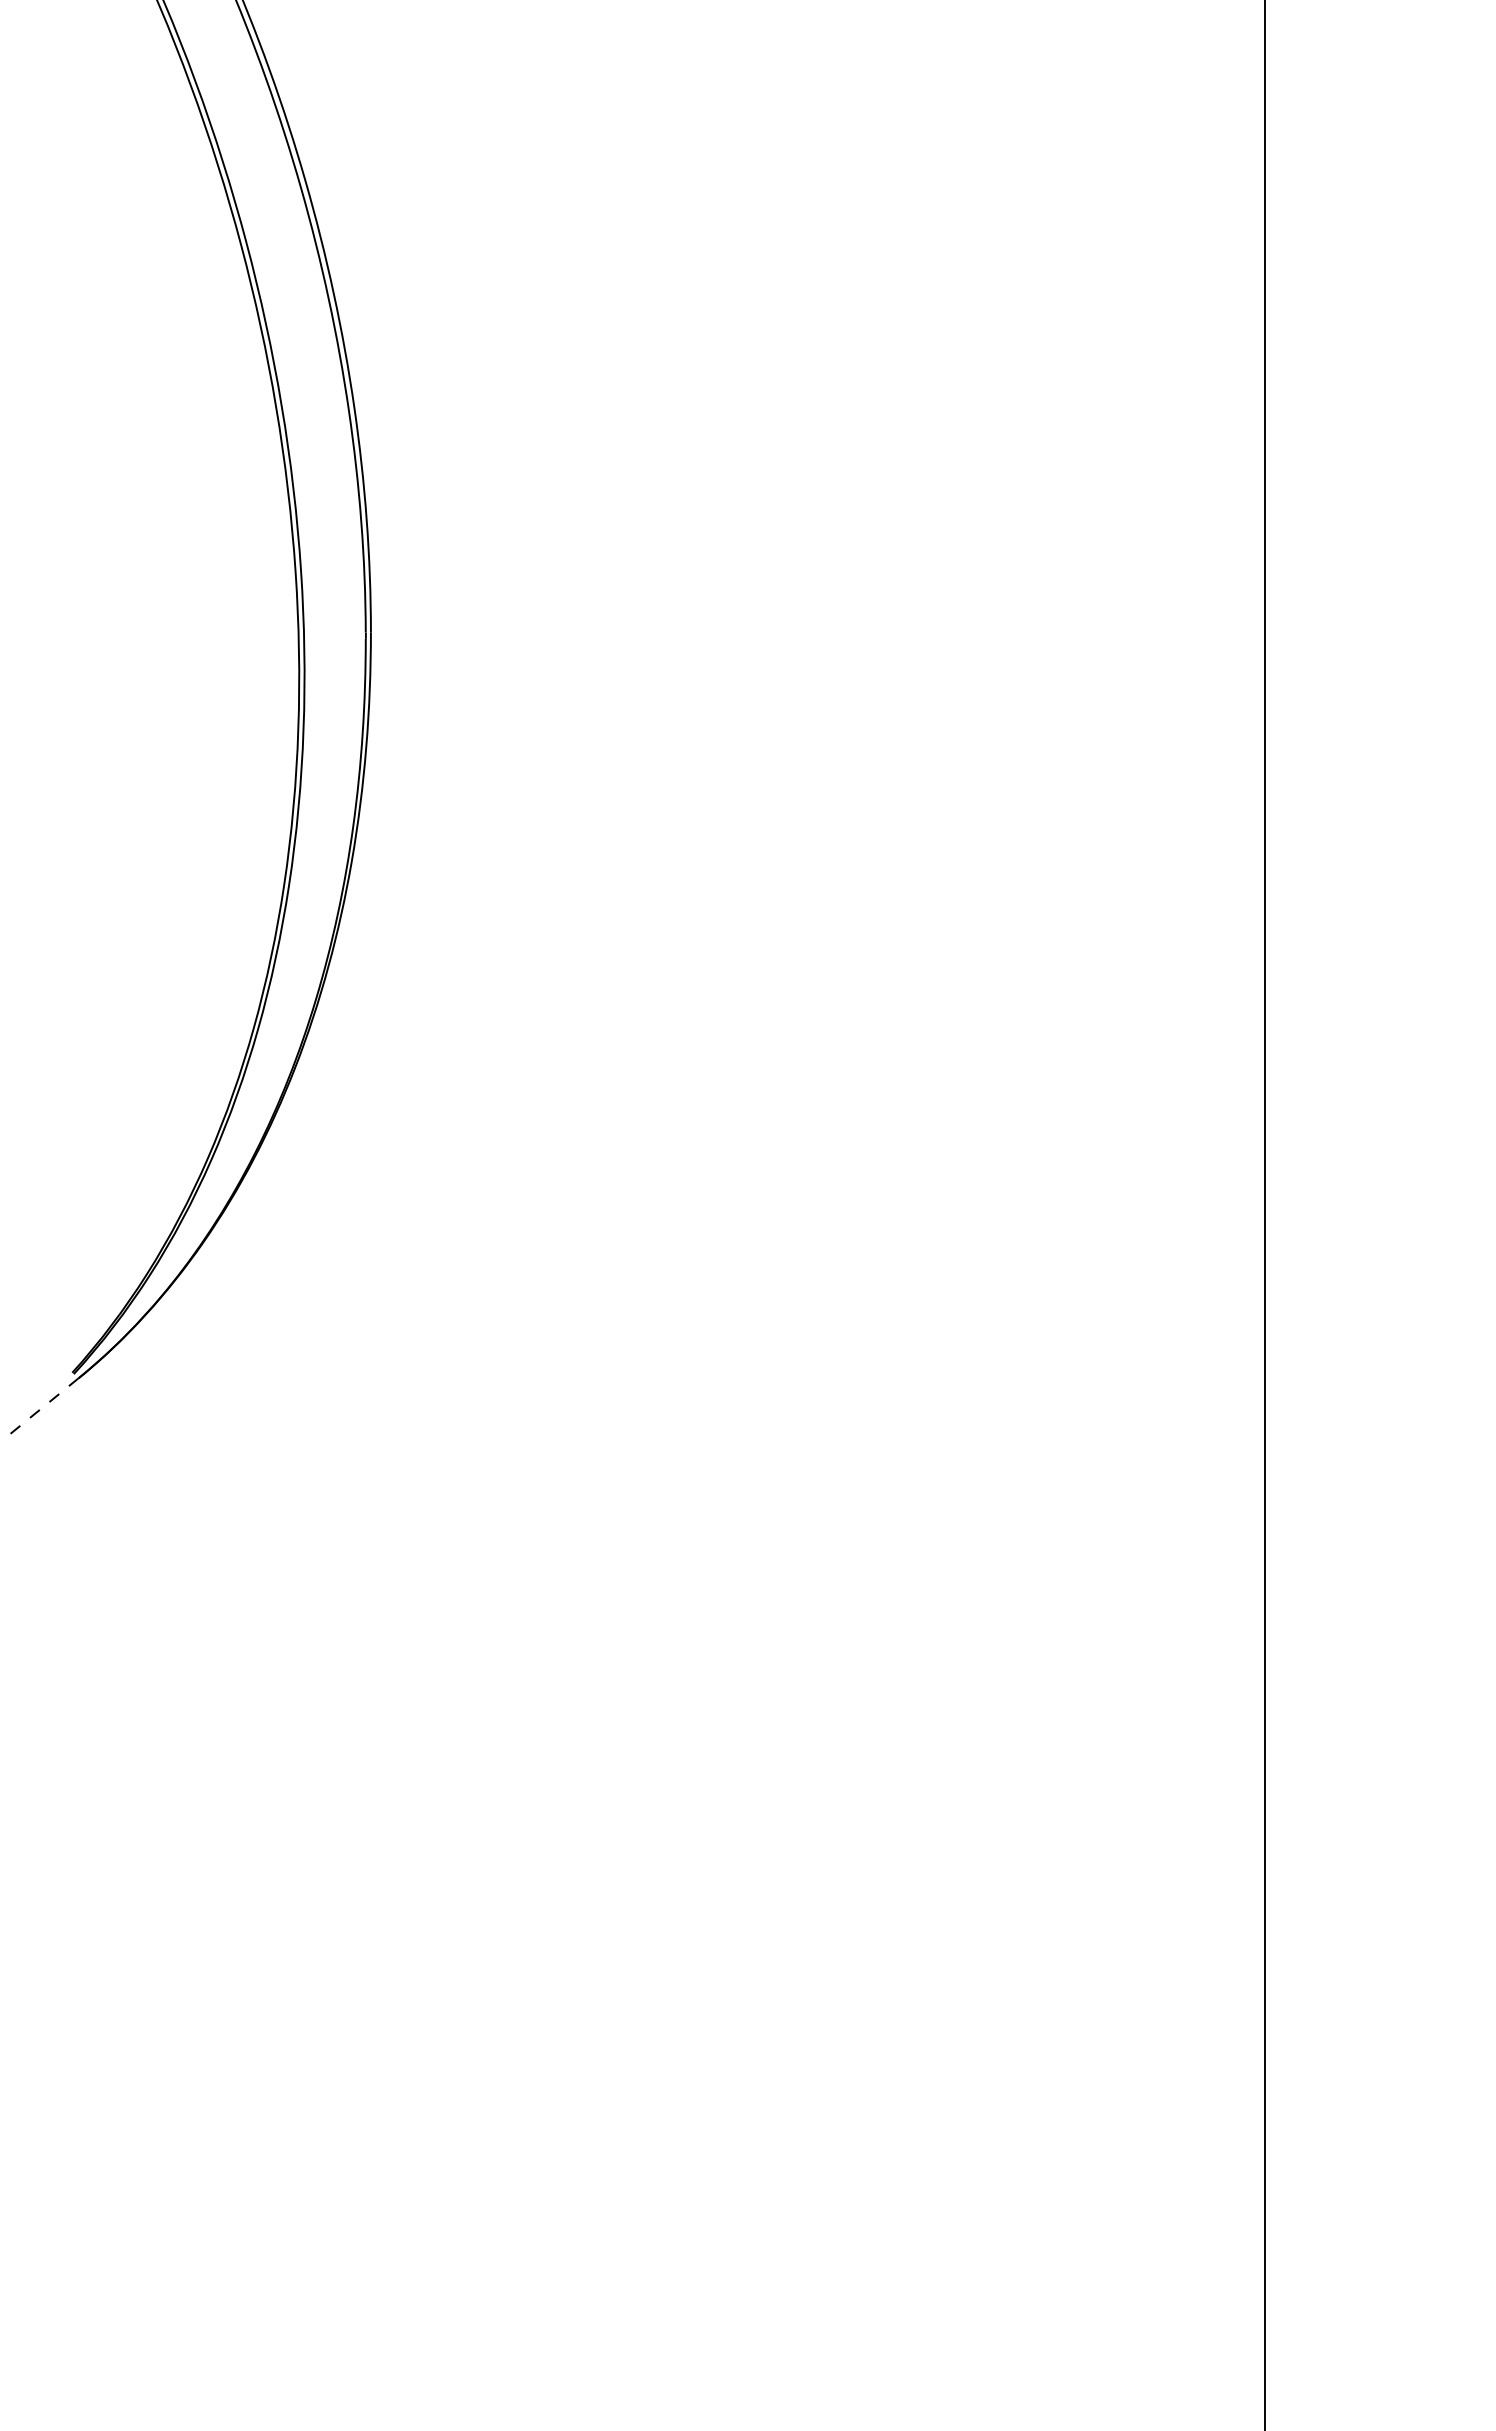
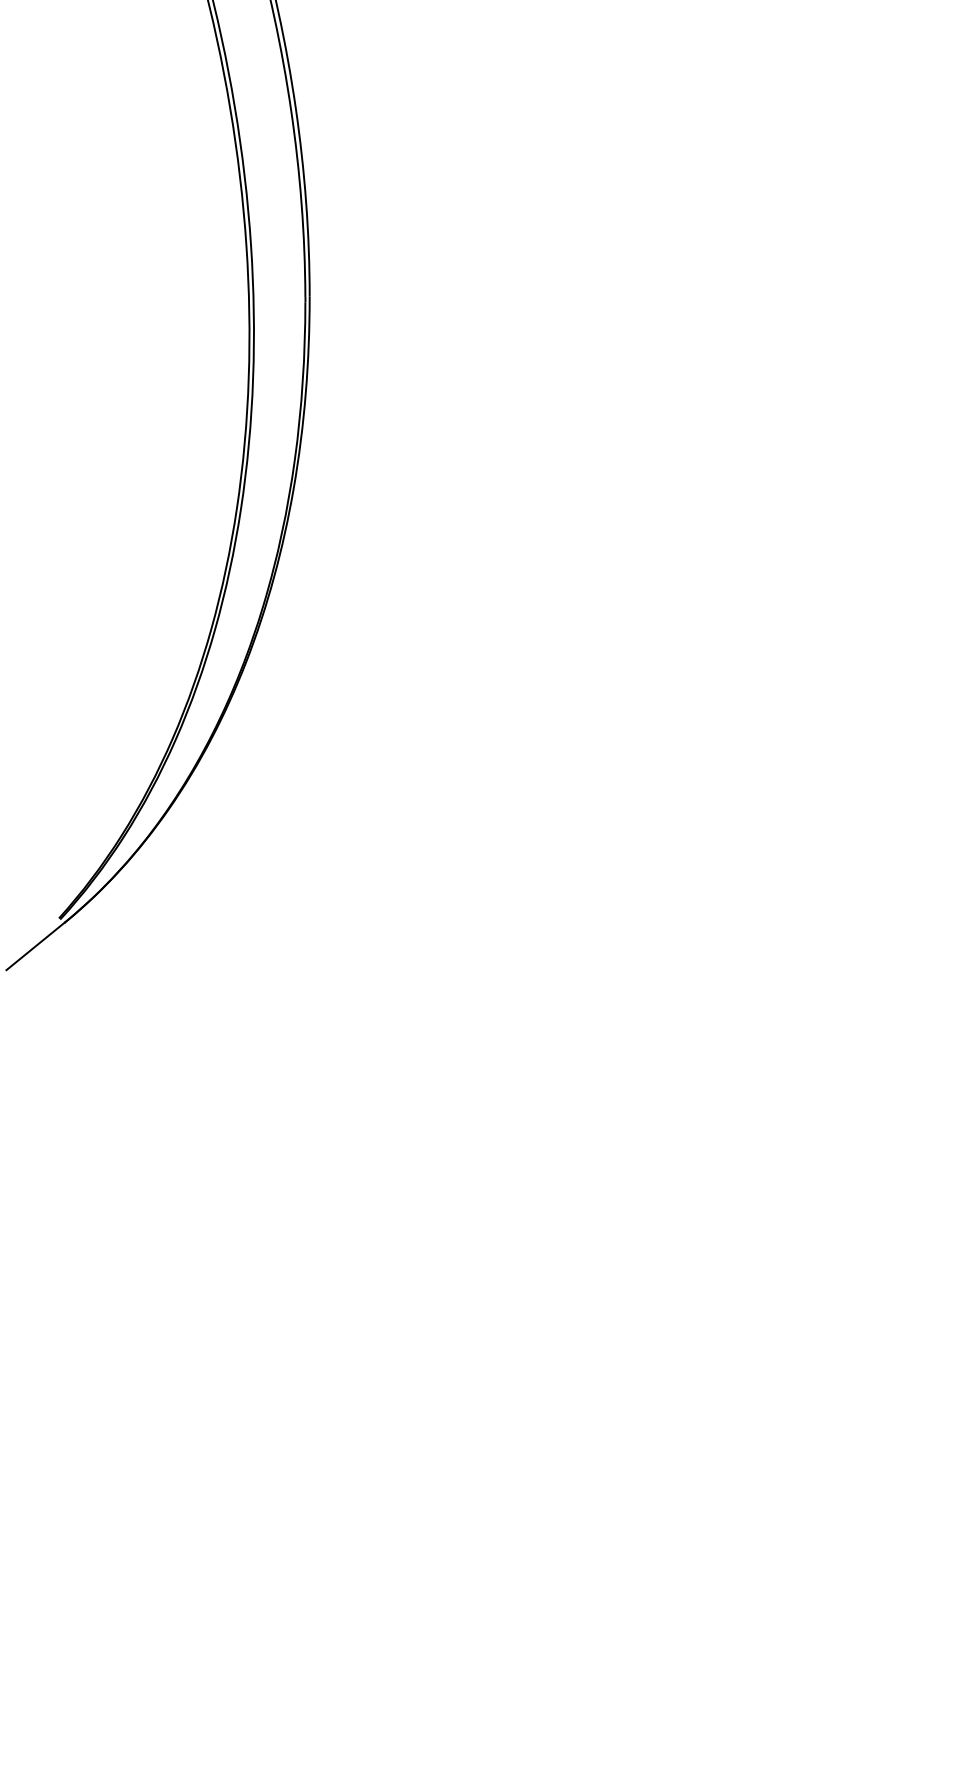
line: (43, 1406) -> (34, 946), dashed -> solid

